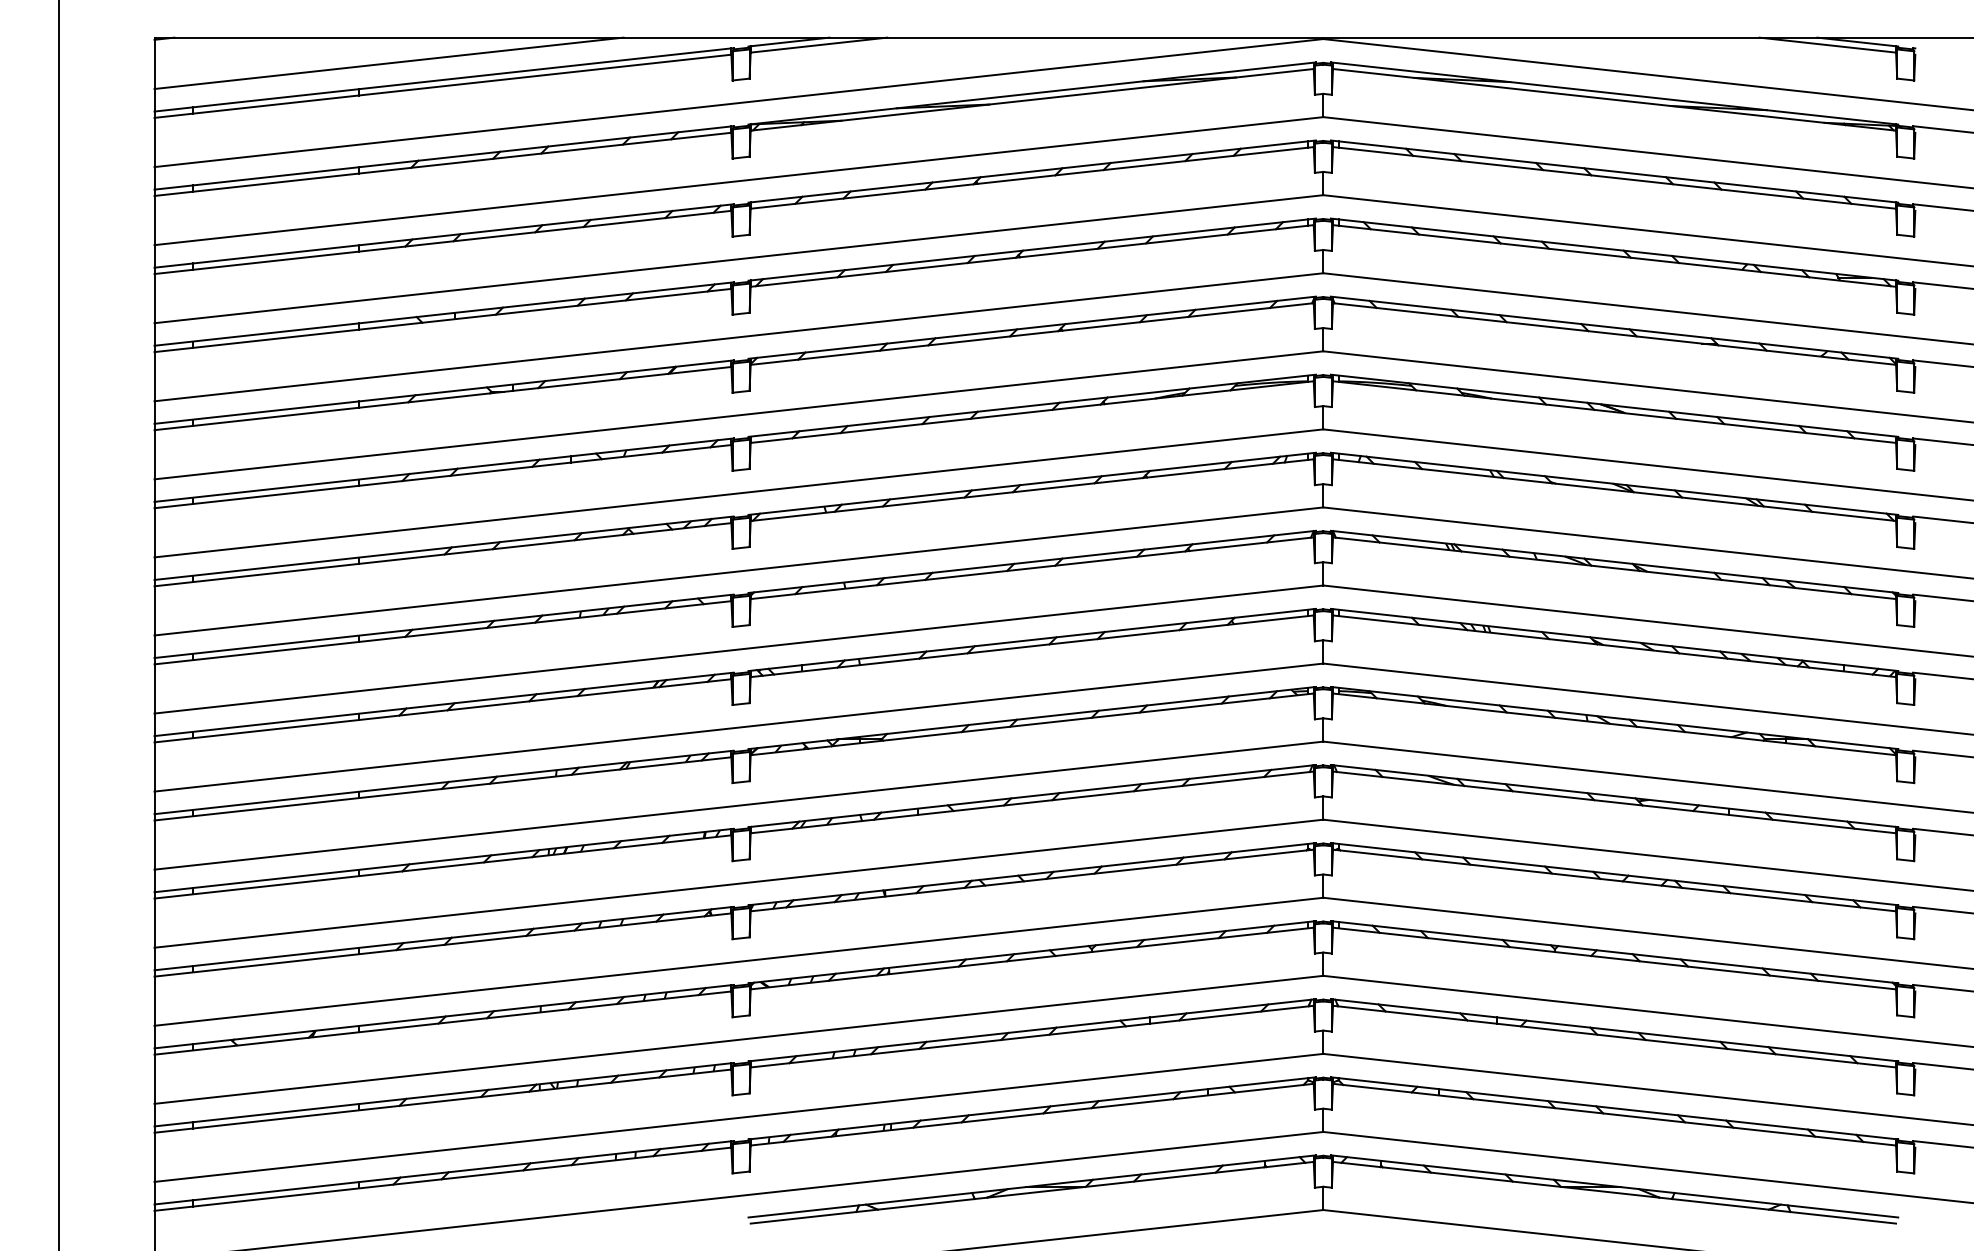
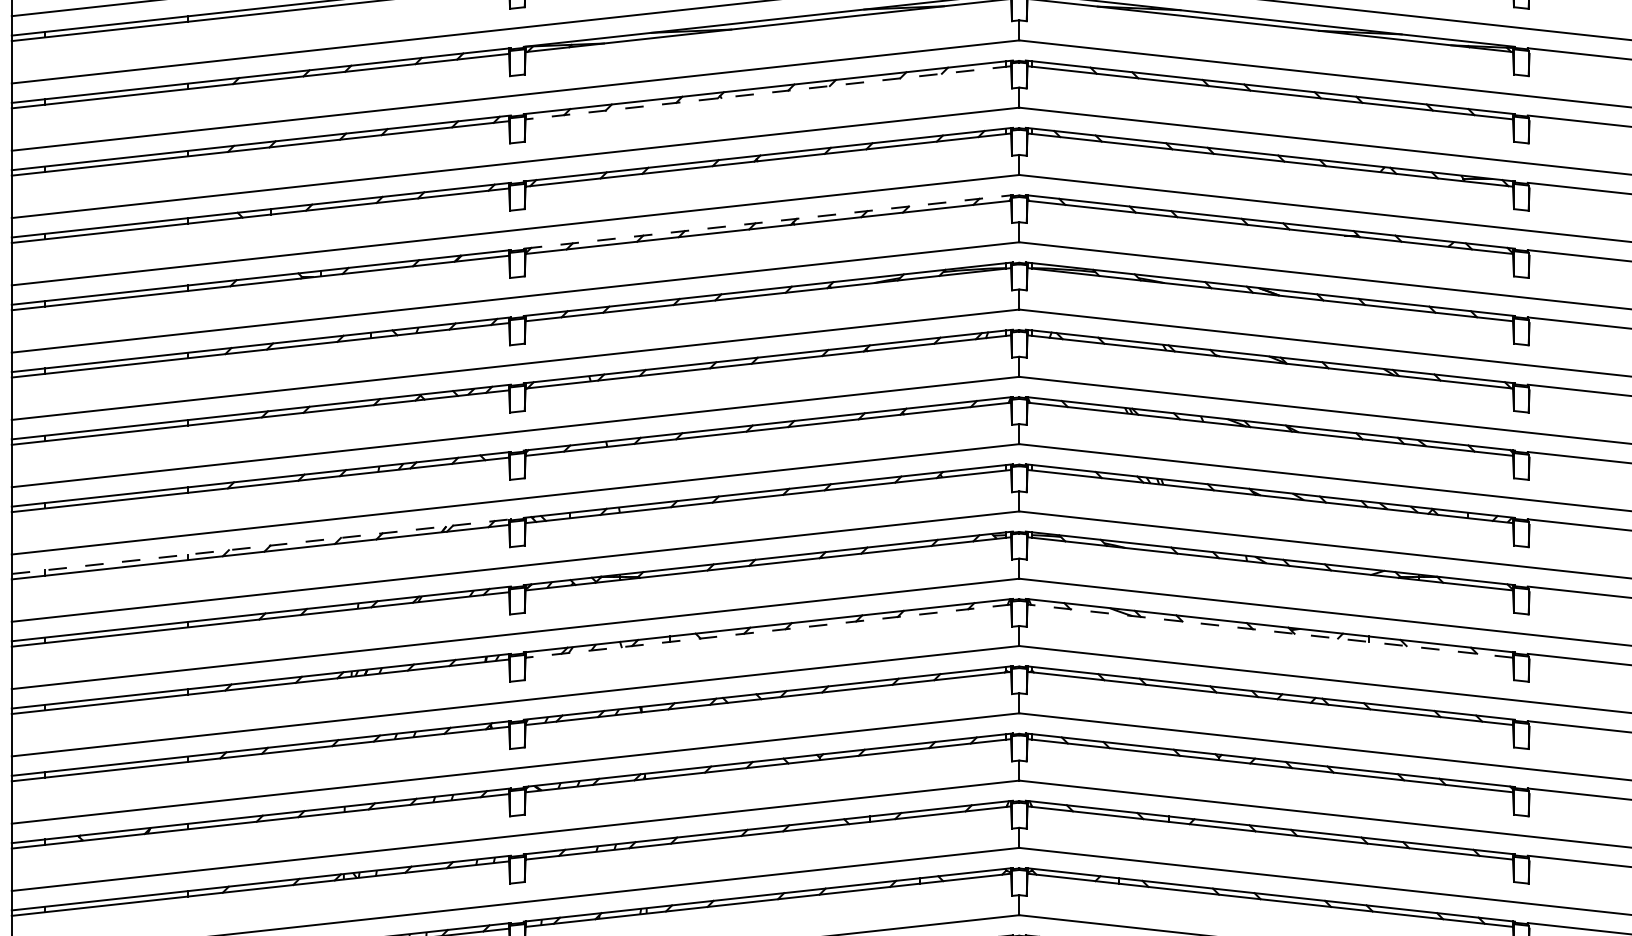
line: (1031, 177) -> (767, 92), solid -> dashed
line: (1032, 327) -> (768, 221), solid -> dashed
line: (444, 704) -> (261, 546), solid -> dashed
line: (1031, 802) -> (767, 631), solid -> dashed
line: (1614, 802) -> (1270, 631), solid -> dashed

